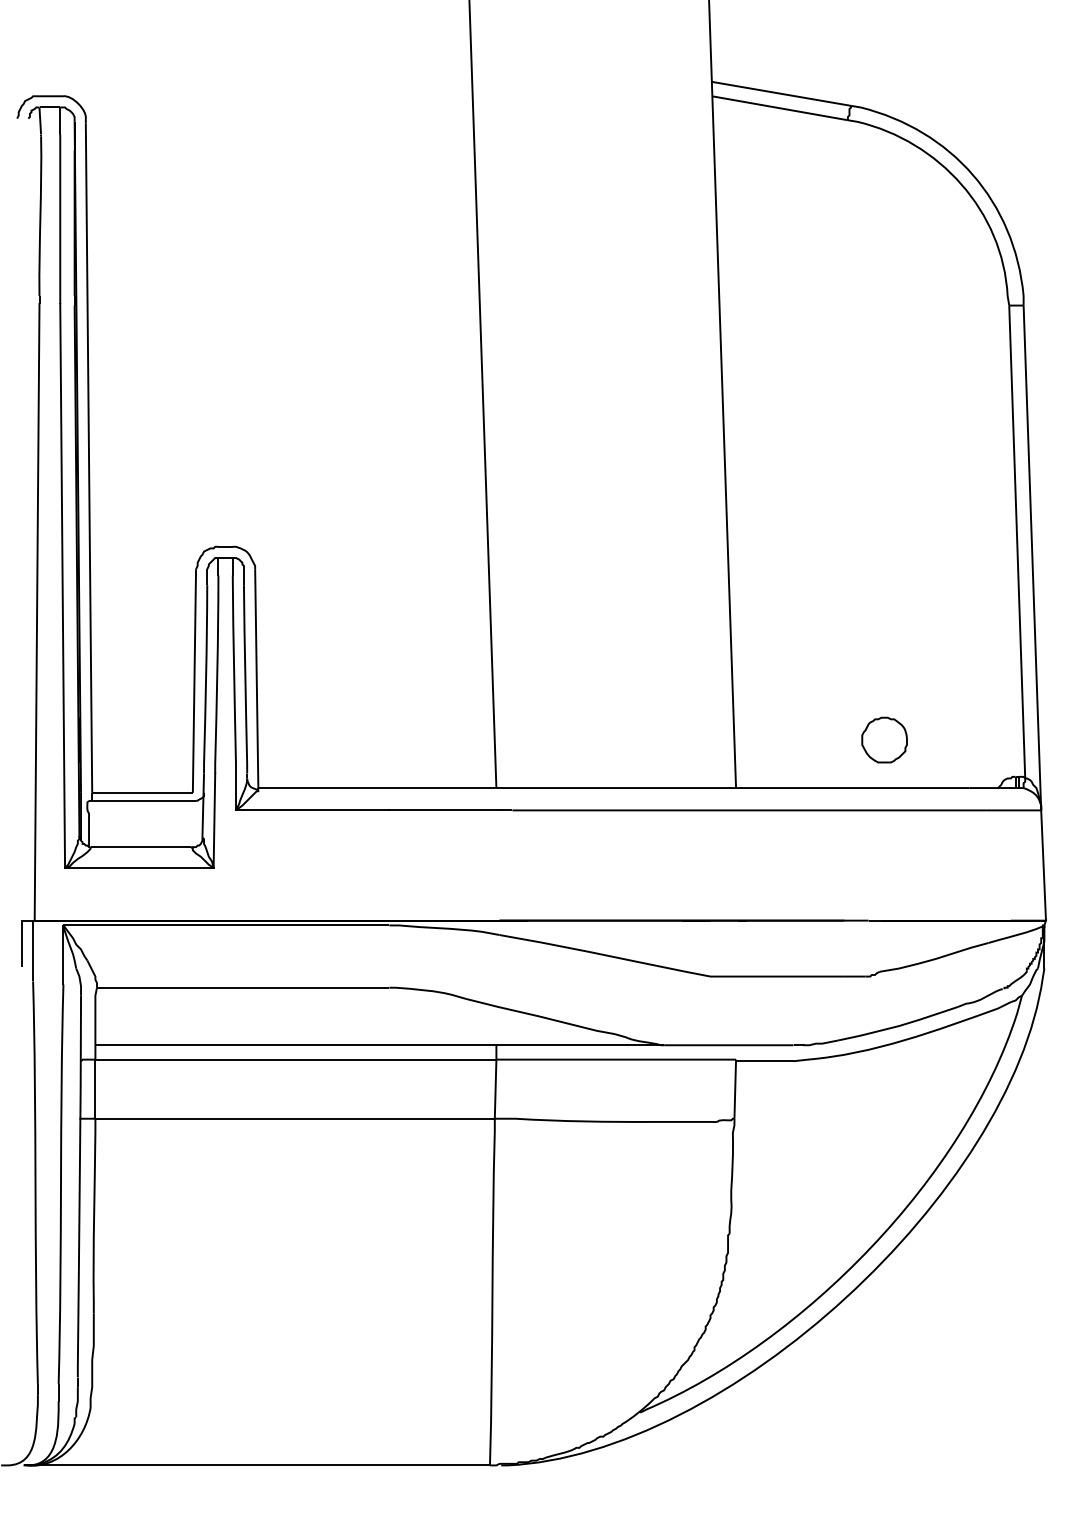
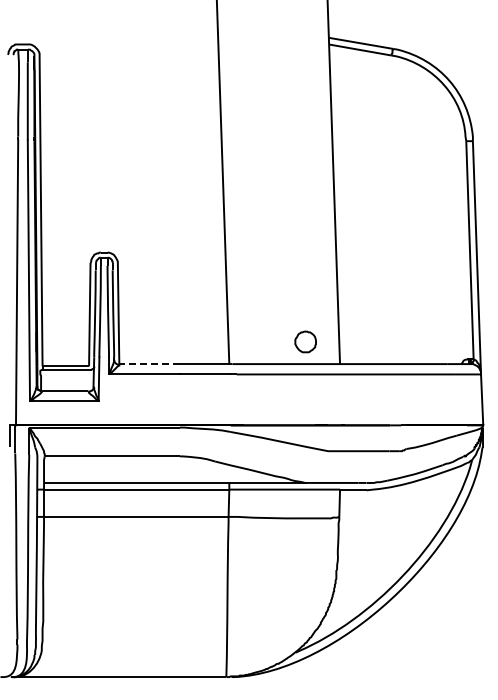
part: (884, 739) -> (305, 341), moved
line: (323, 788) -> (149, 364), solid -> dashed

